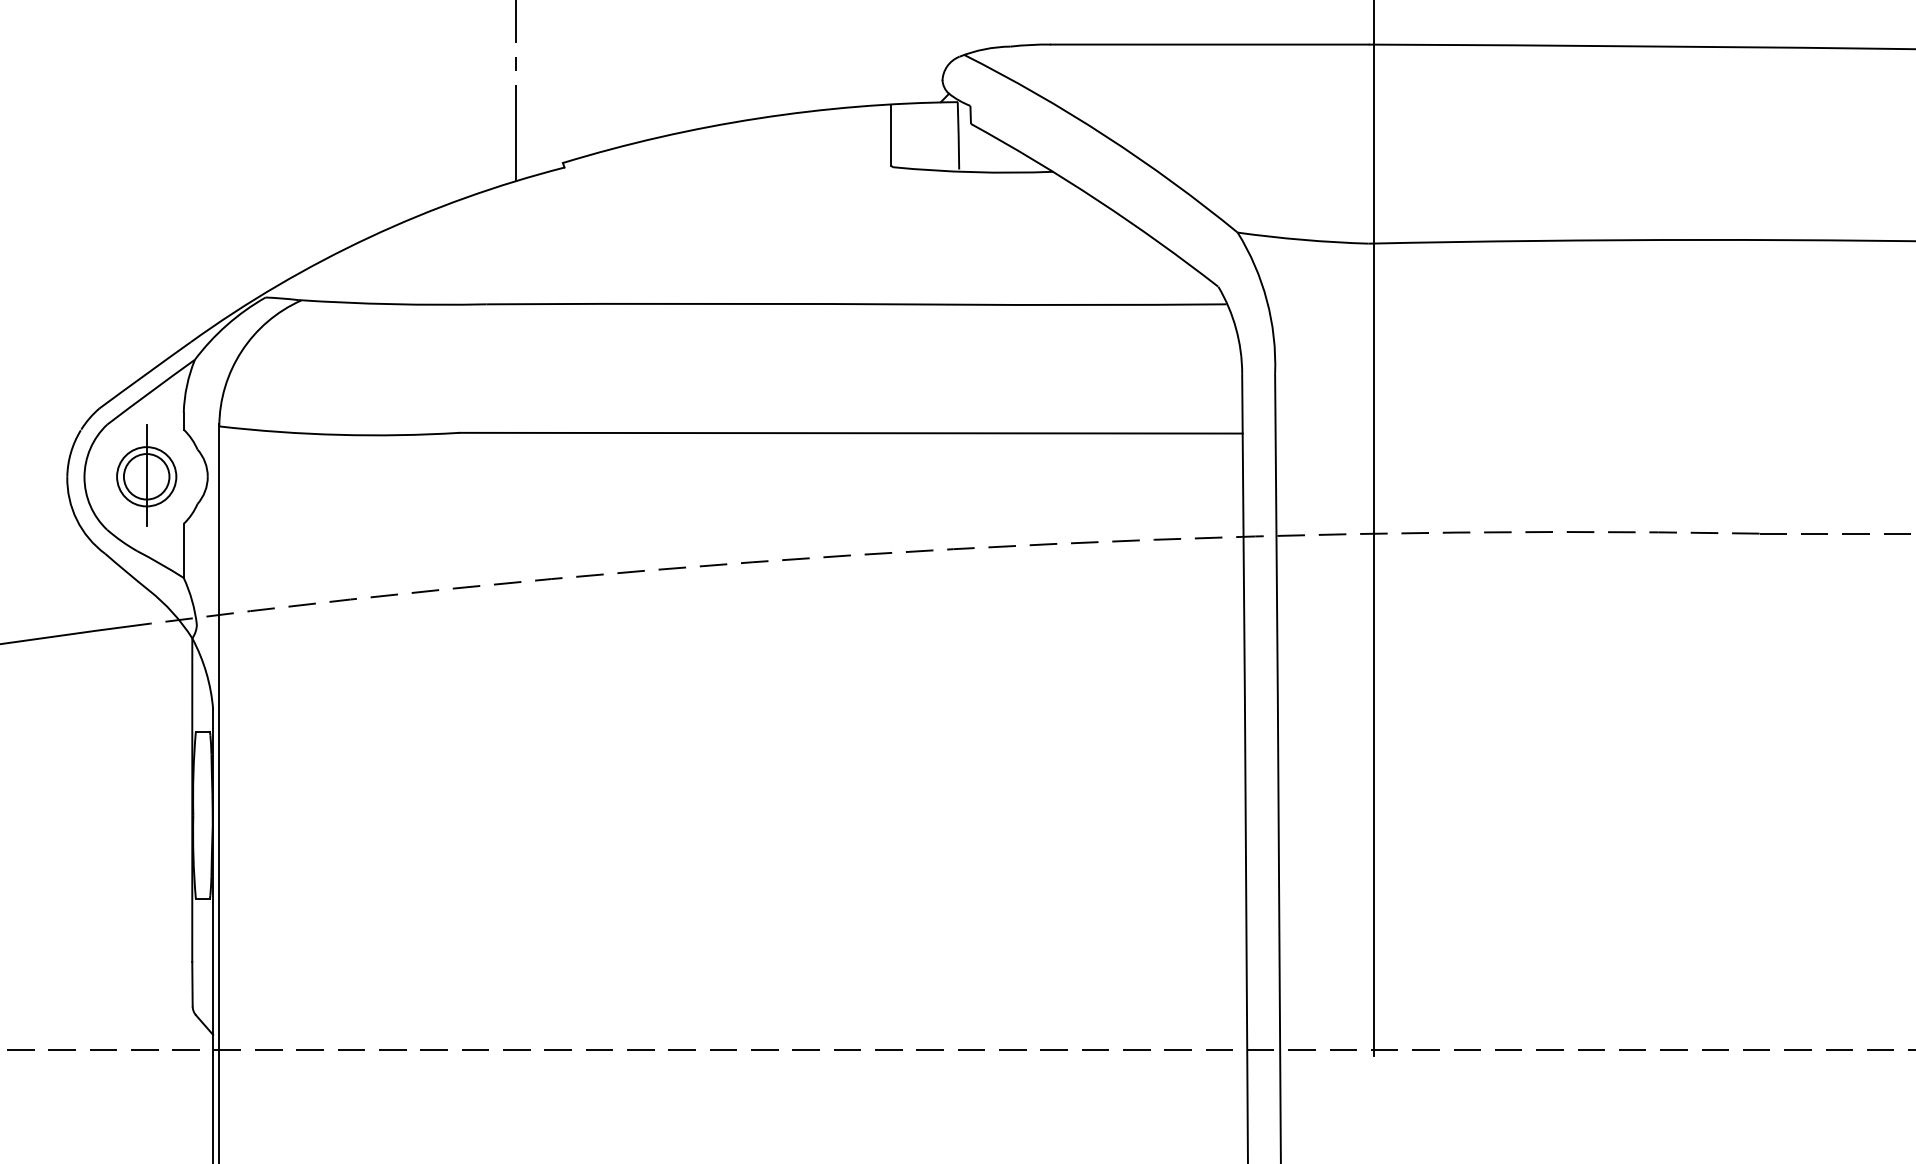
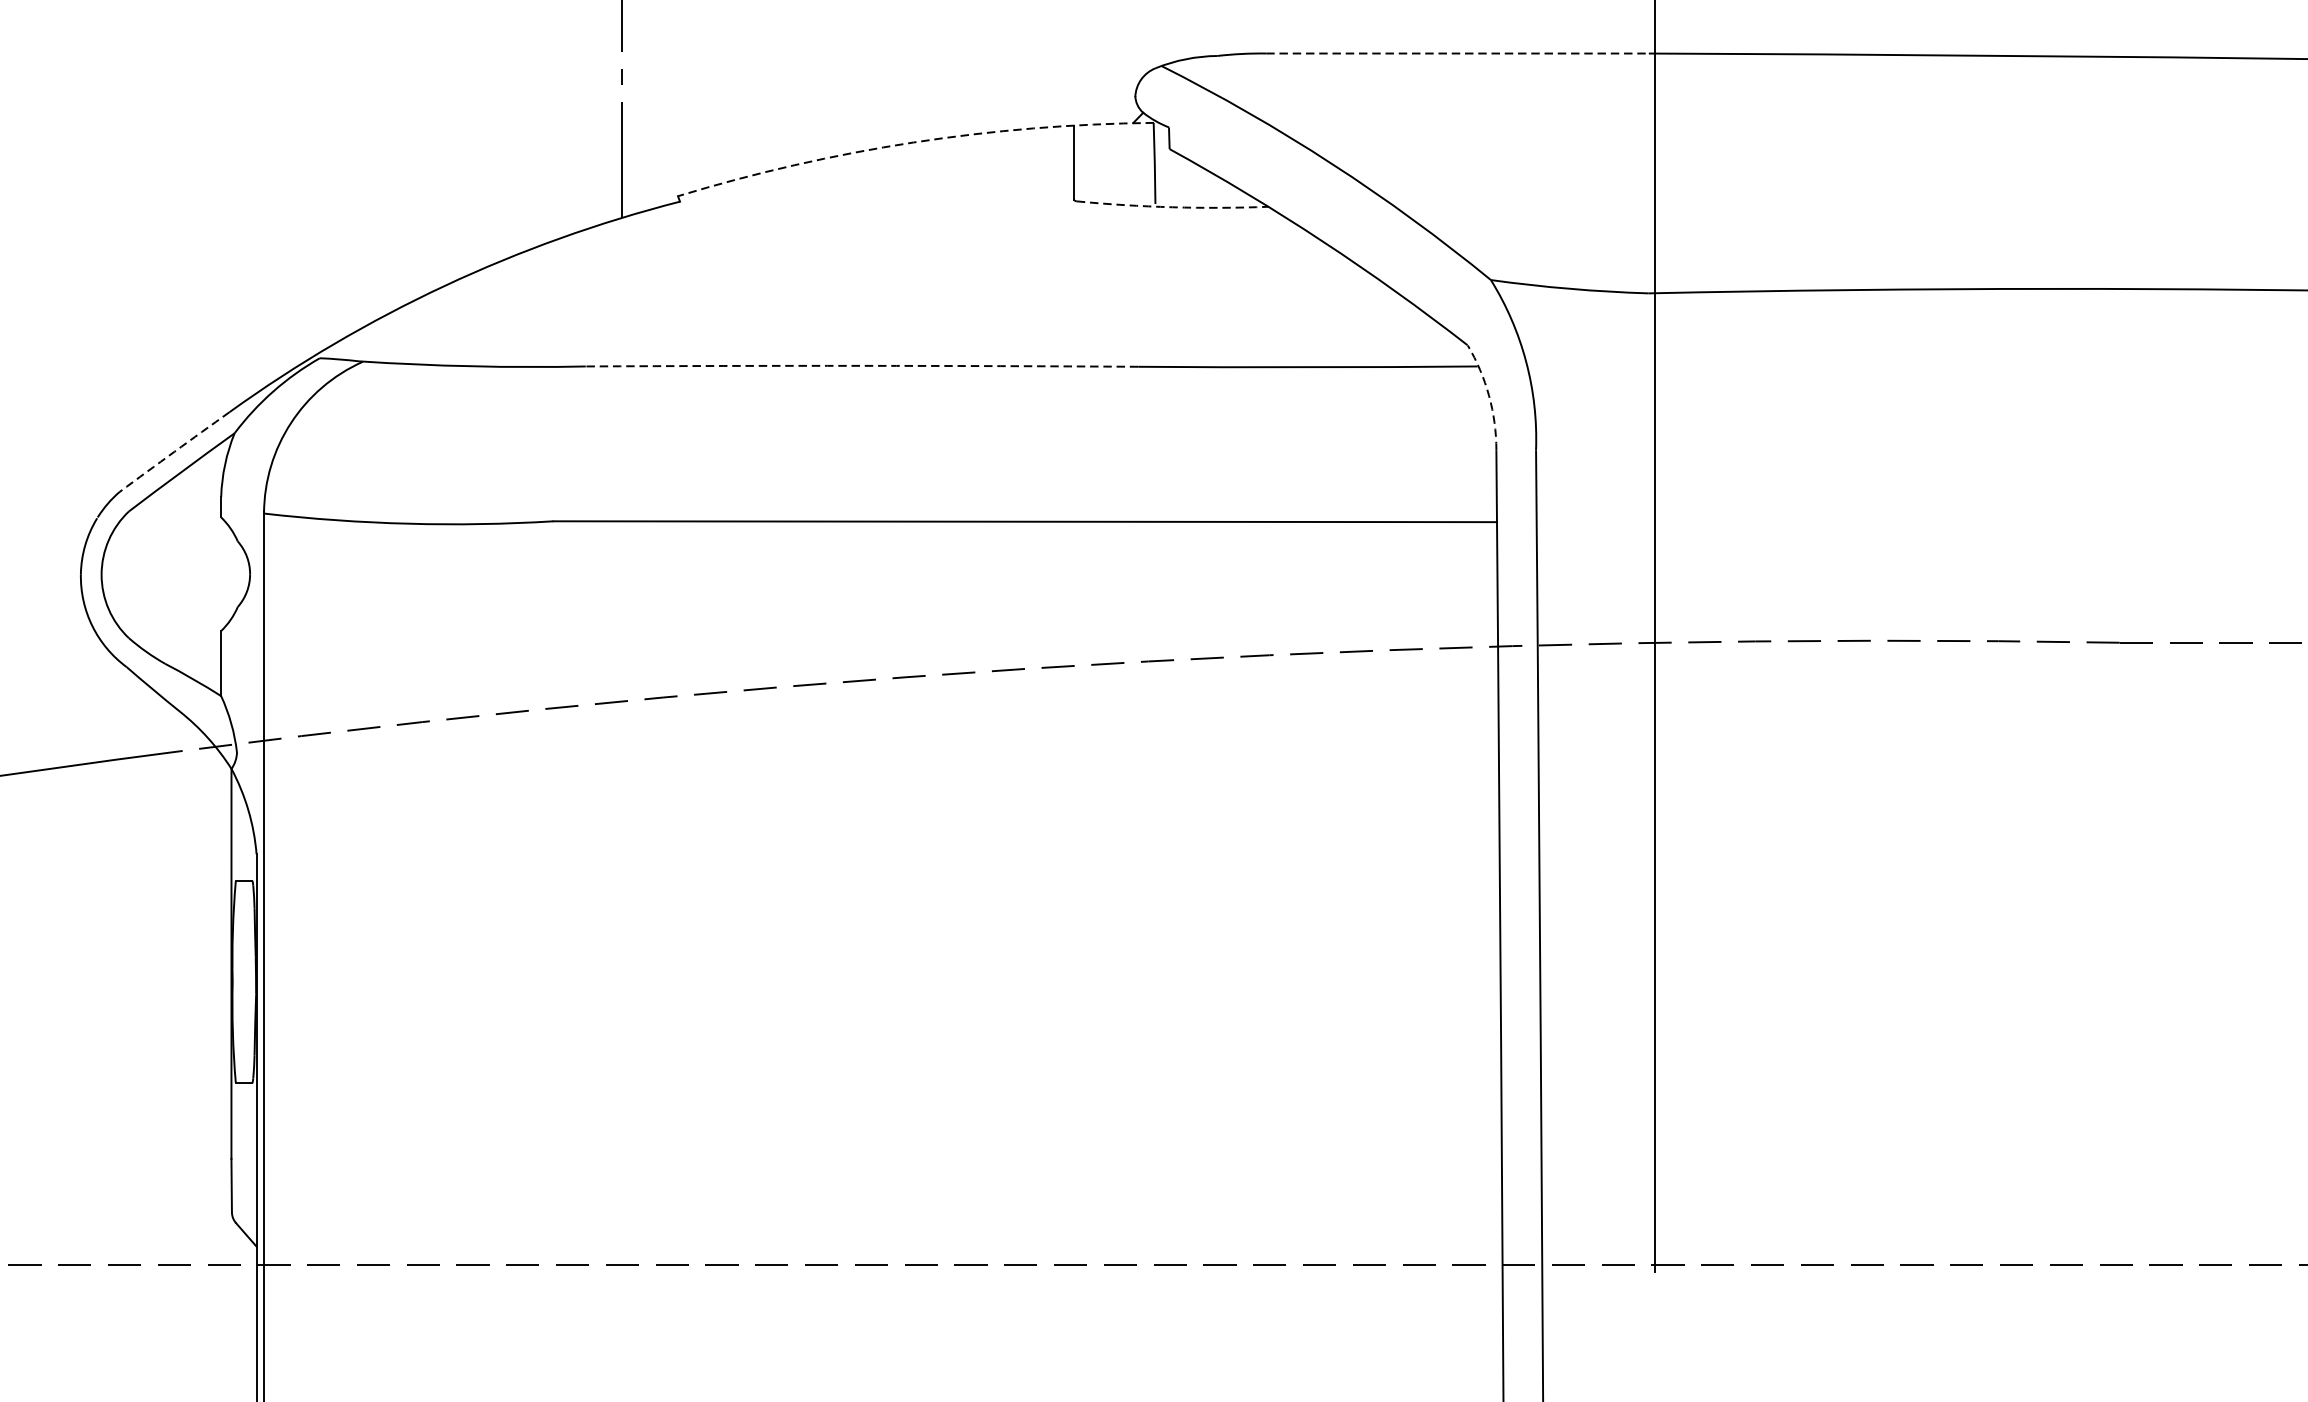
line: (1209, 44) -> (1457, 53), solid -> dashed
arc: (758, 118) -> (913, 142), solid -> dashed
arc: (973, 172) -> (1172, 207), solid -> dashed
arc: (715, 303) -> (861, 365), solid -> dashed
arc: (1236, 328) -> (1489, 395), solid -> dashed
arc: (145, 375) -> (175, 452), solid -> dashed
part: (146, 475) -> (176, 572), removed

